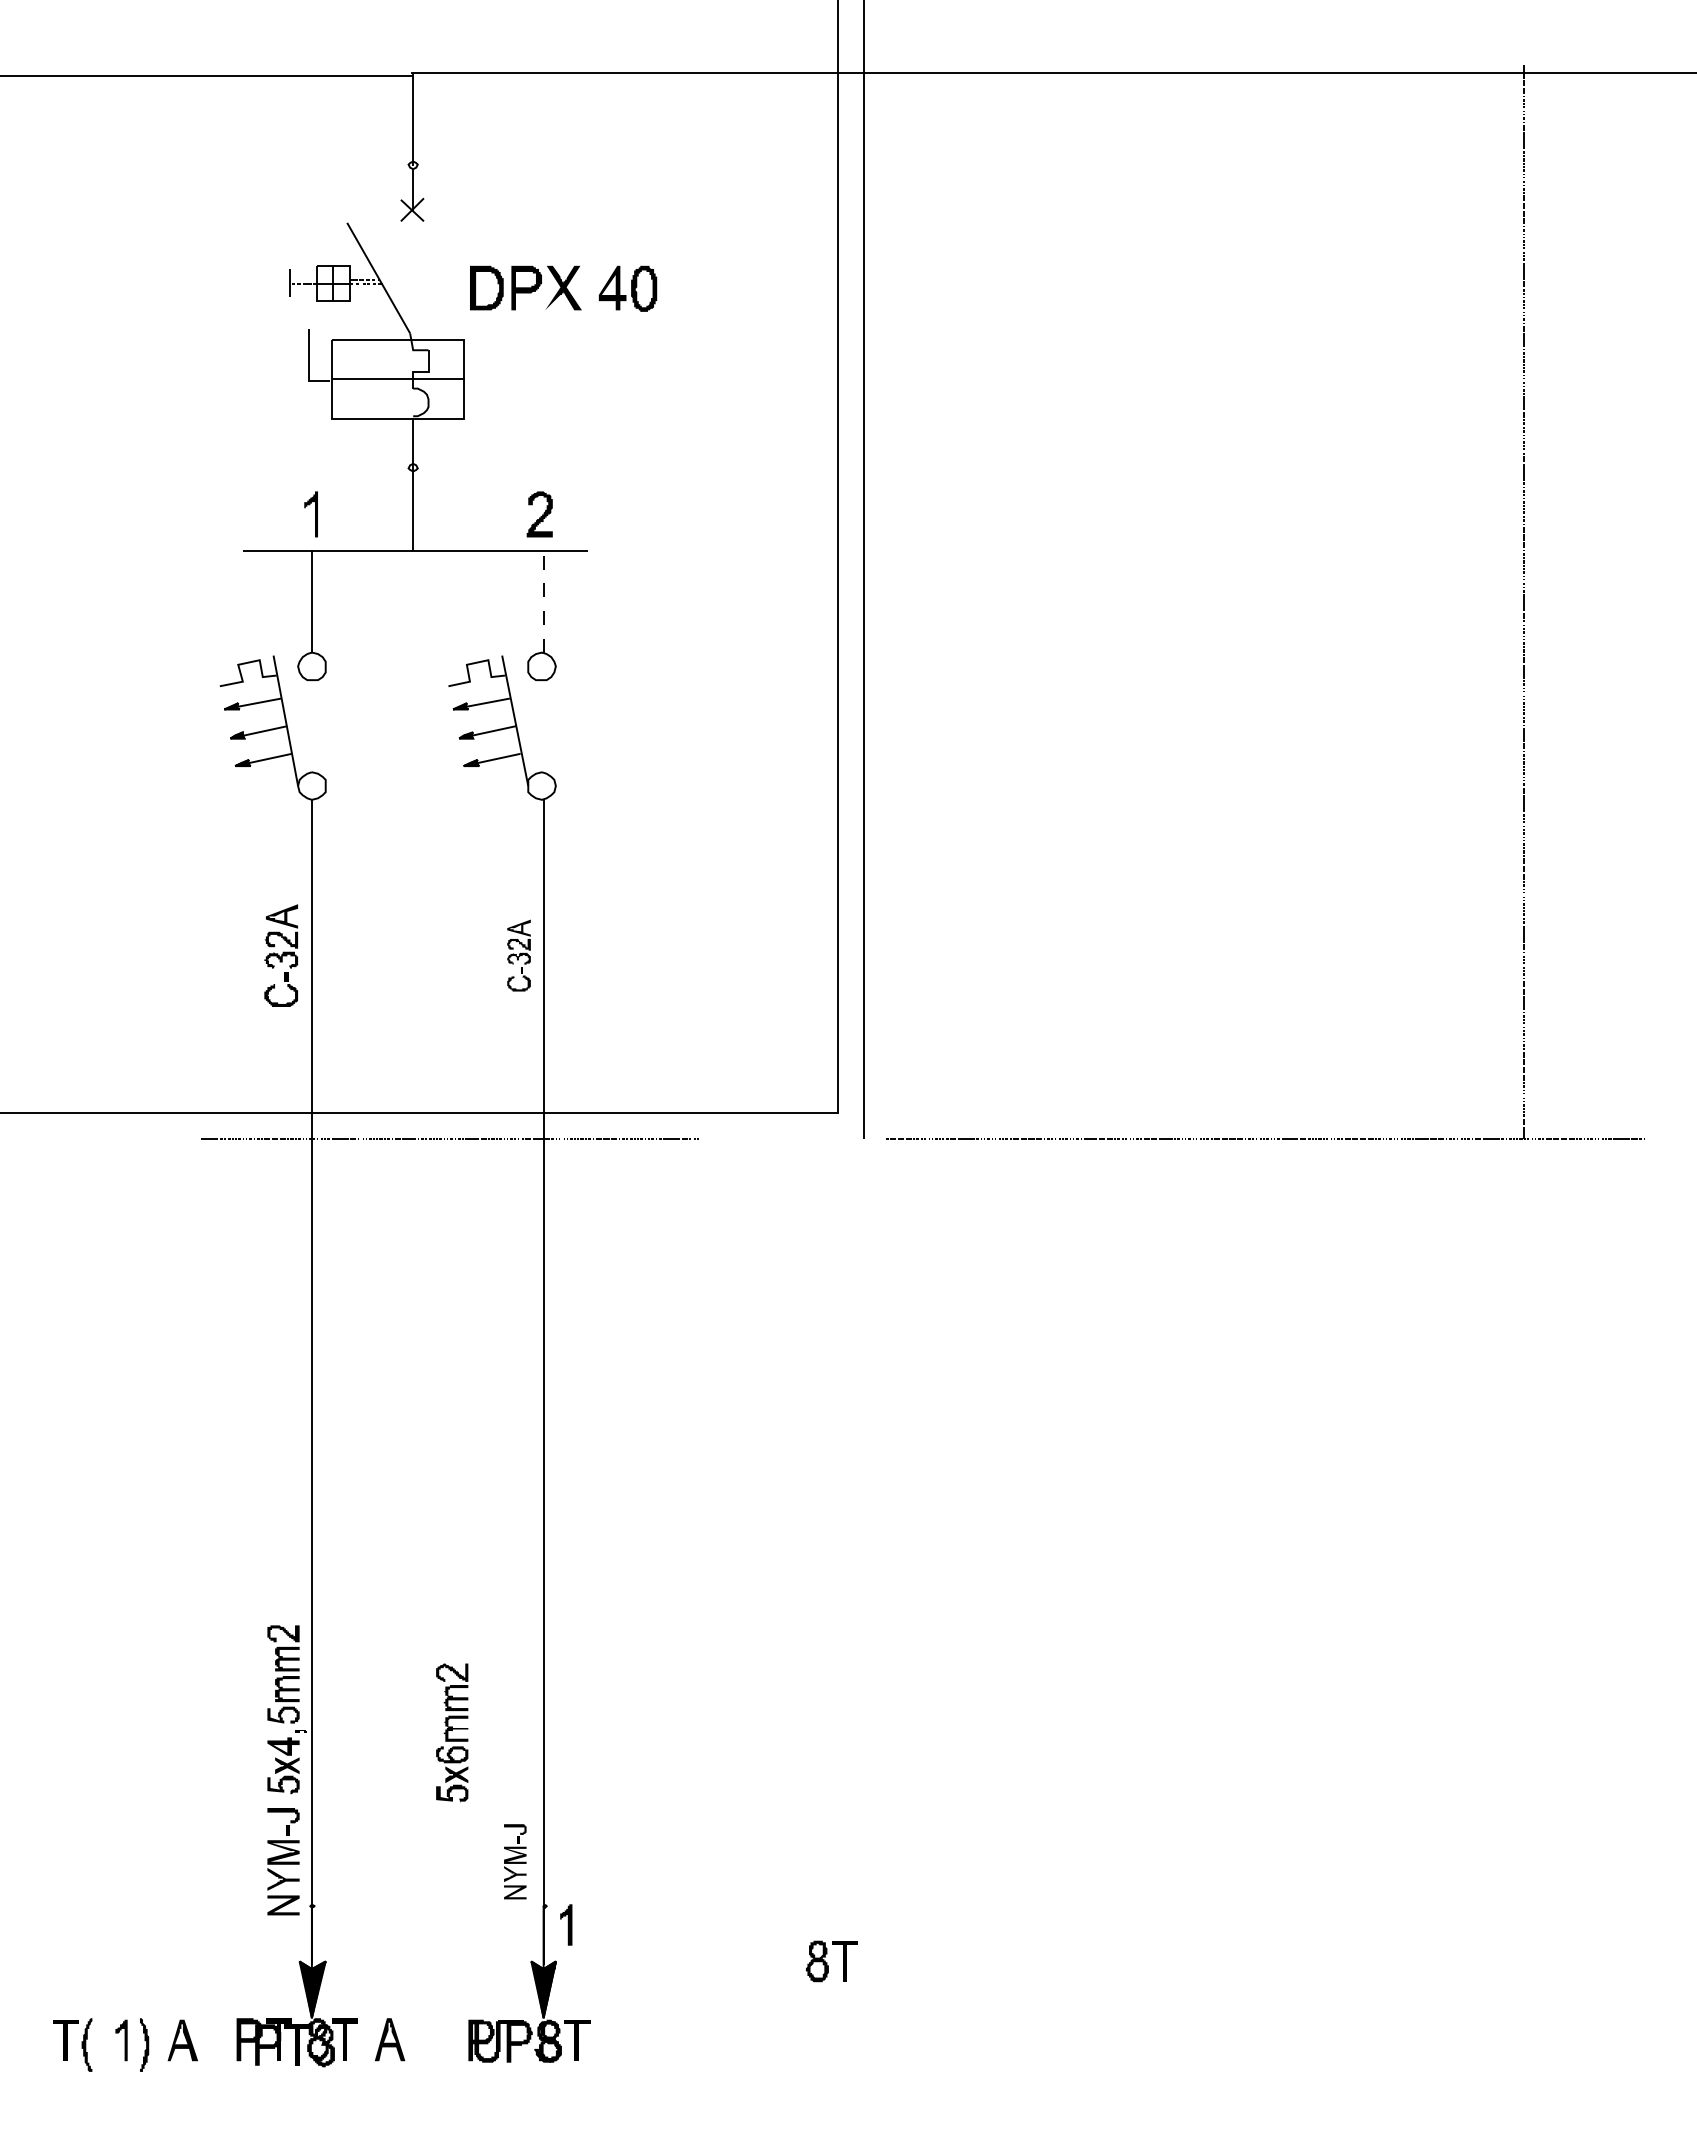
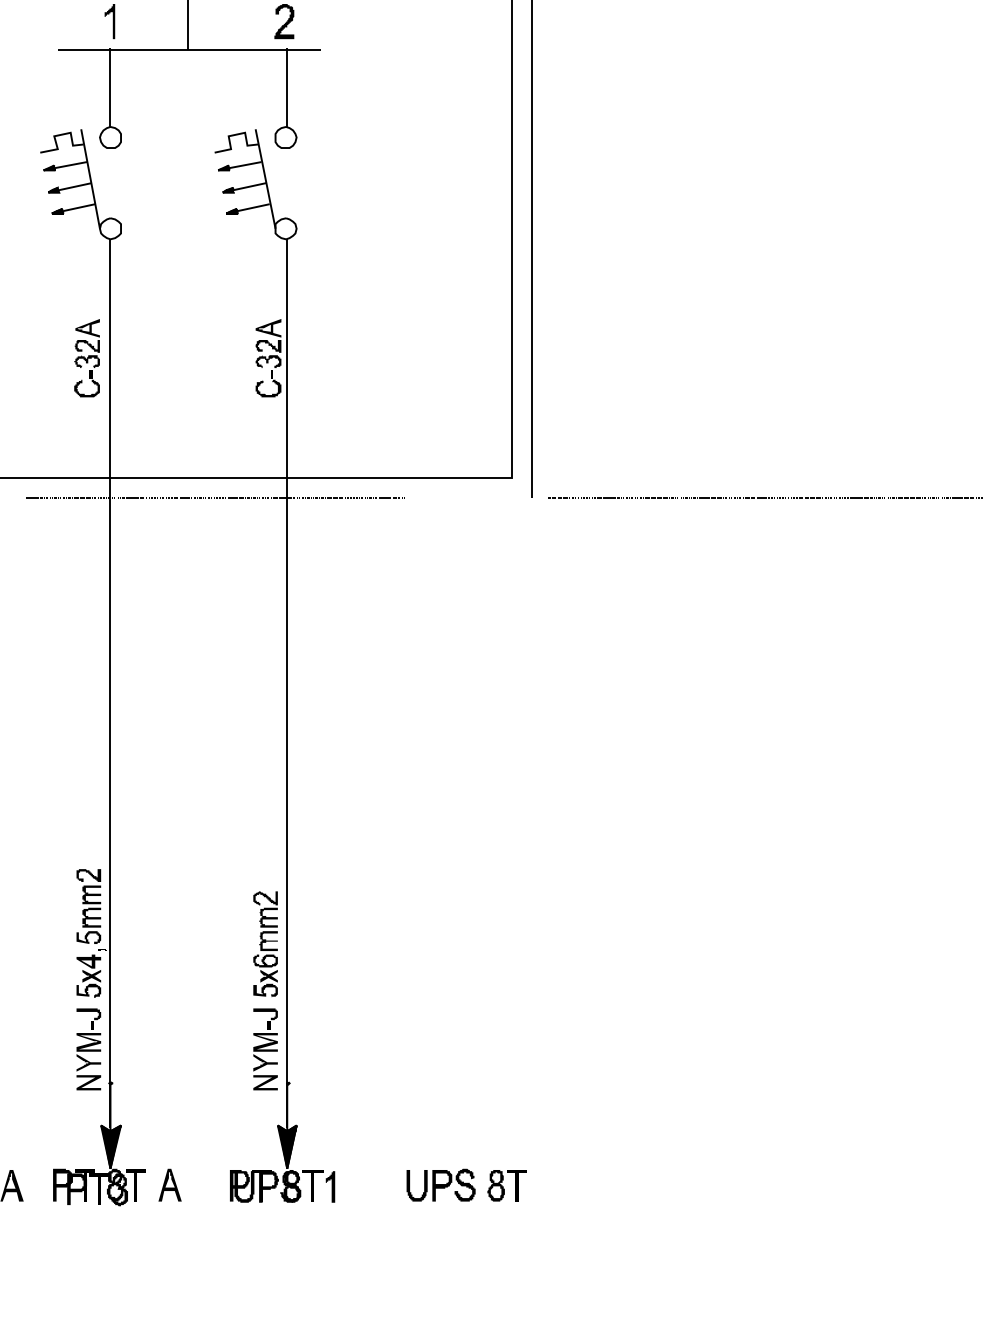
line: (543, 600) -> (287, 87), dashed -> solid
part: (518, 955) -> (268, 358), size x1.43
part: (452, 1732) -> (265, 943), moved
part: (515, 1861) -> (265, 1049), size x1.43
part: (566, 1924) -> (330, 1186), moved
part: (831, 1961) -> (506, 1185), moved
part: (745, 2039) -> (441, 1185), added

